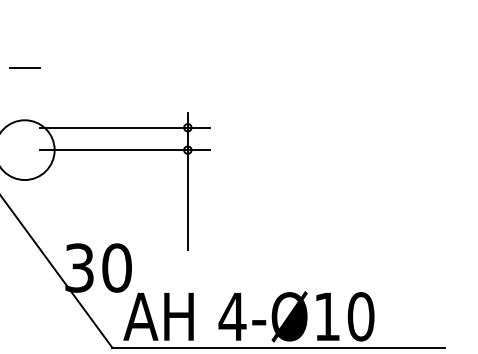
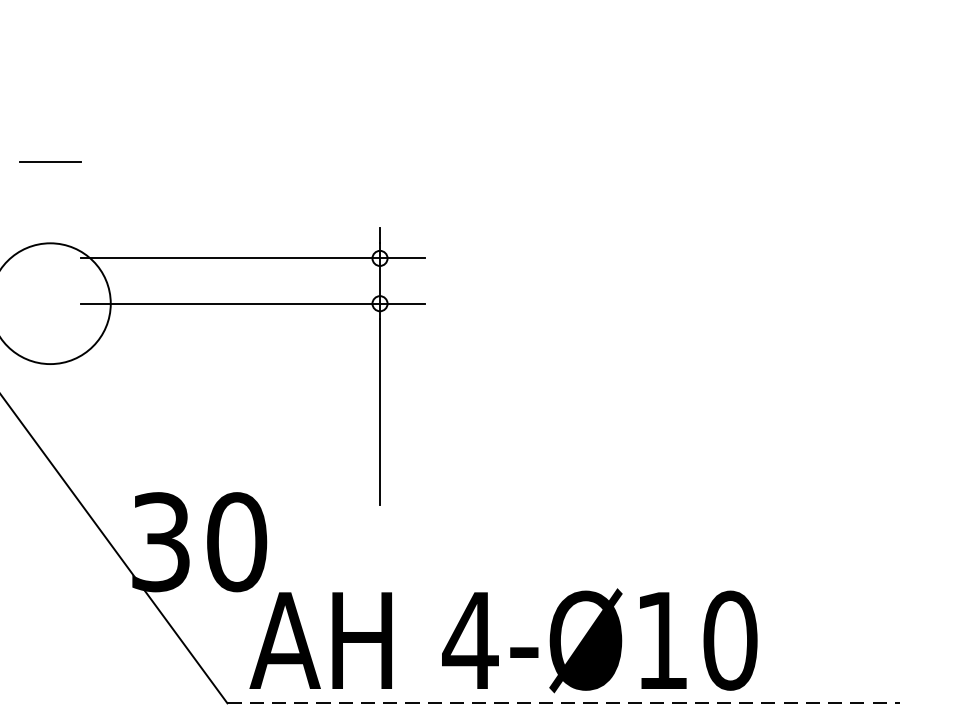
line: (24, 67) -> (49, 160), moved
line: (279, 347) -> (565, 702), solid -> dashed

